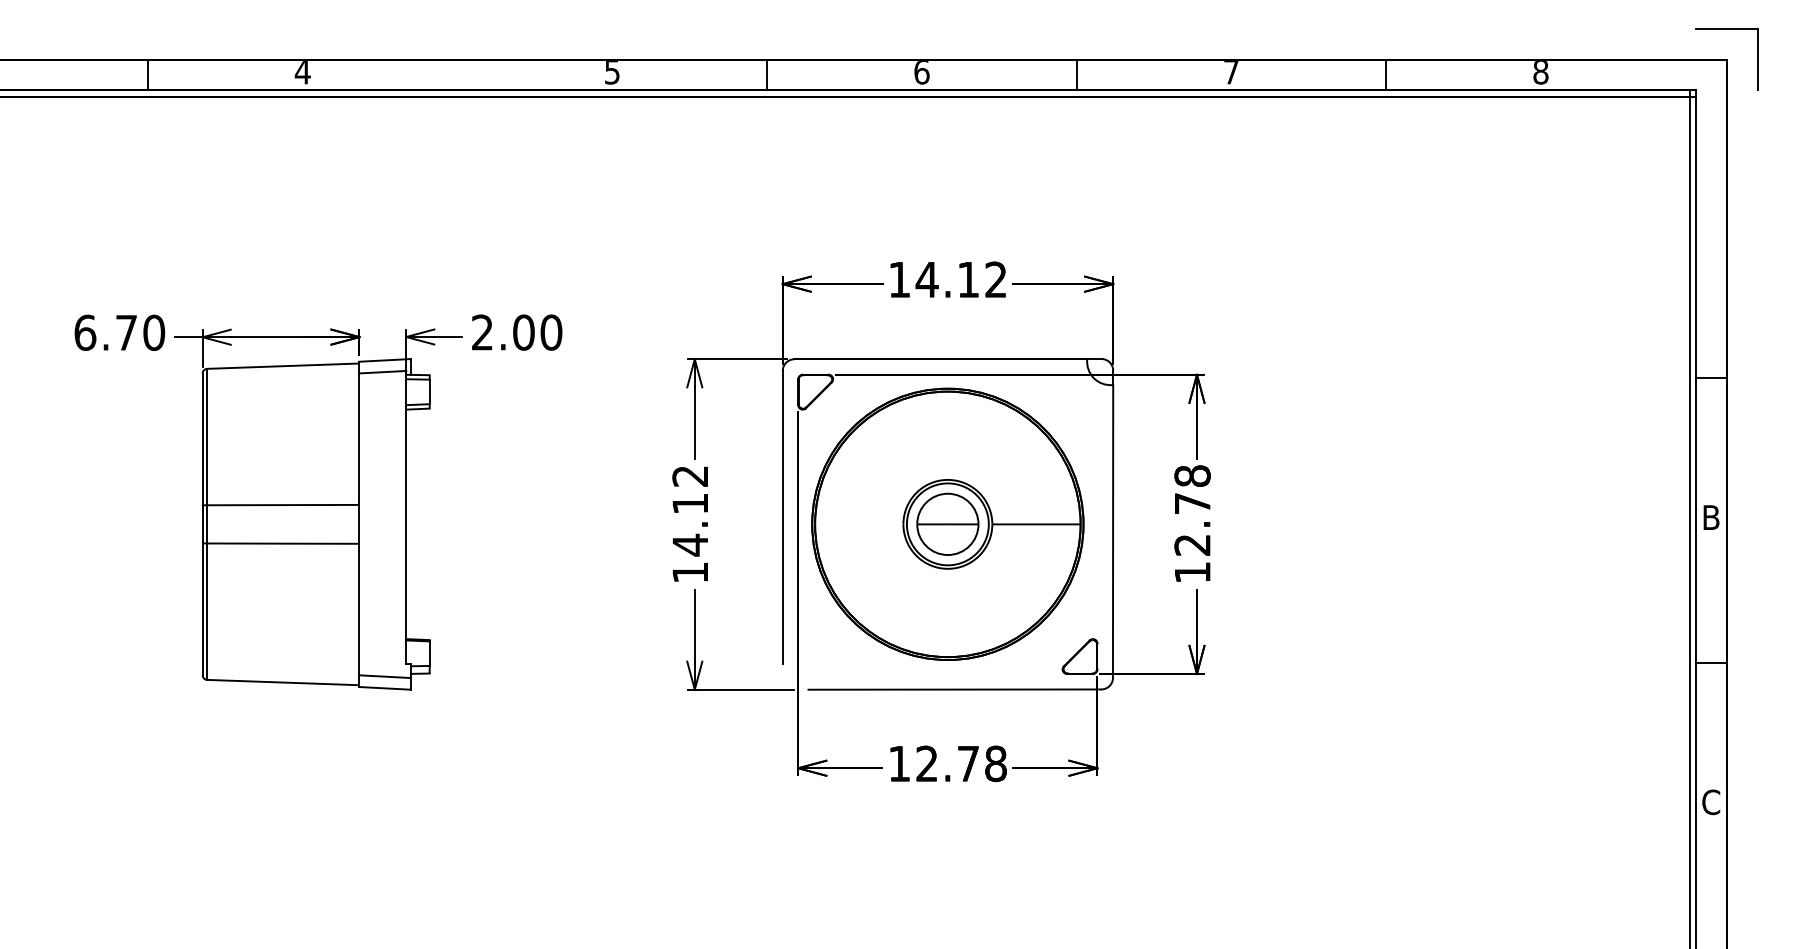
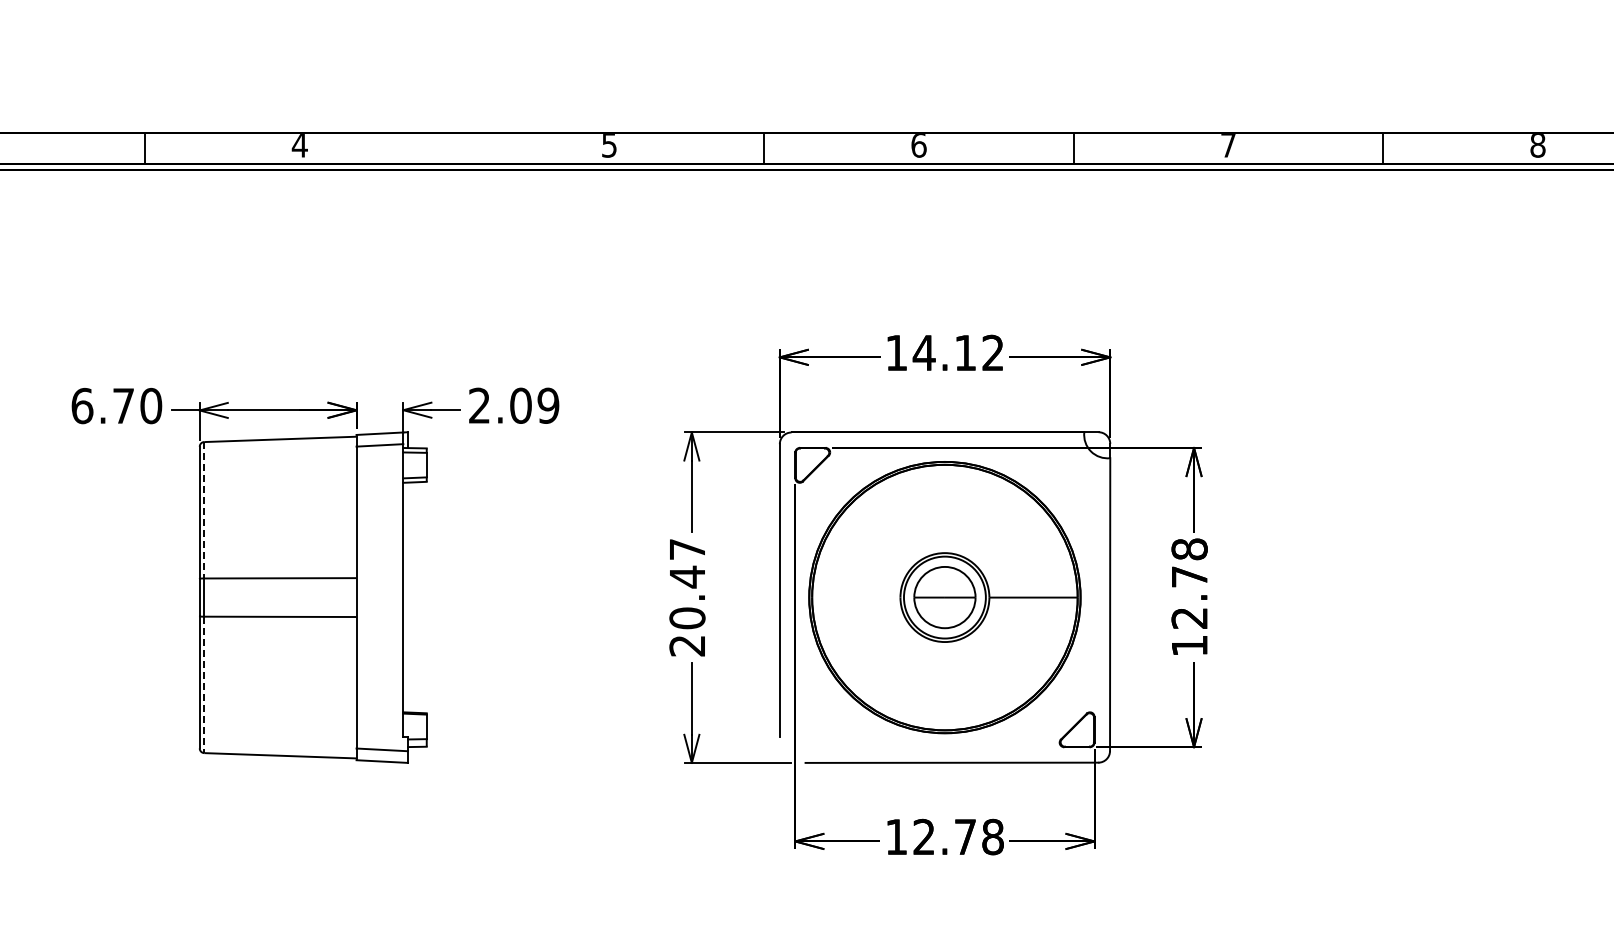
text: (551, 332) -> (548, 405), 2.00 -> 2.09
line: (207, 437) -> (204, 510), solid -> dashed
text: (690, 524) -> (687, 597), 14.12 -> 20.47
line: (207, 612) -> (204, 685), solid -> dashed

